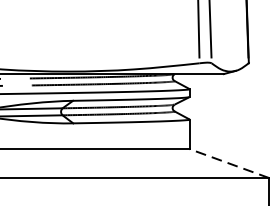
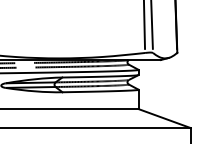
line: (229, 163) -> (164, 118), dashed -> solid

